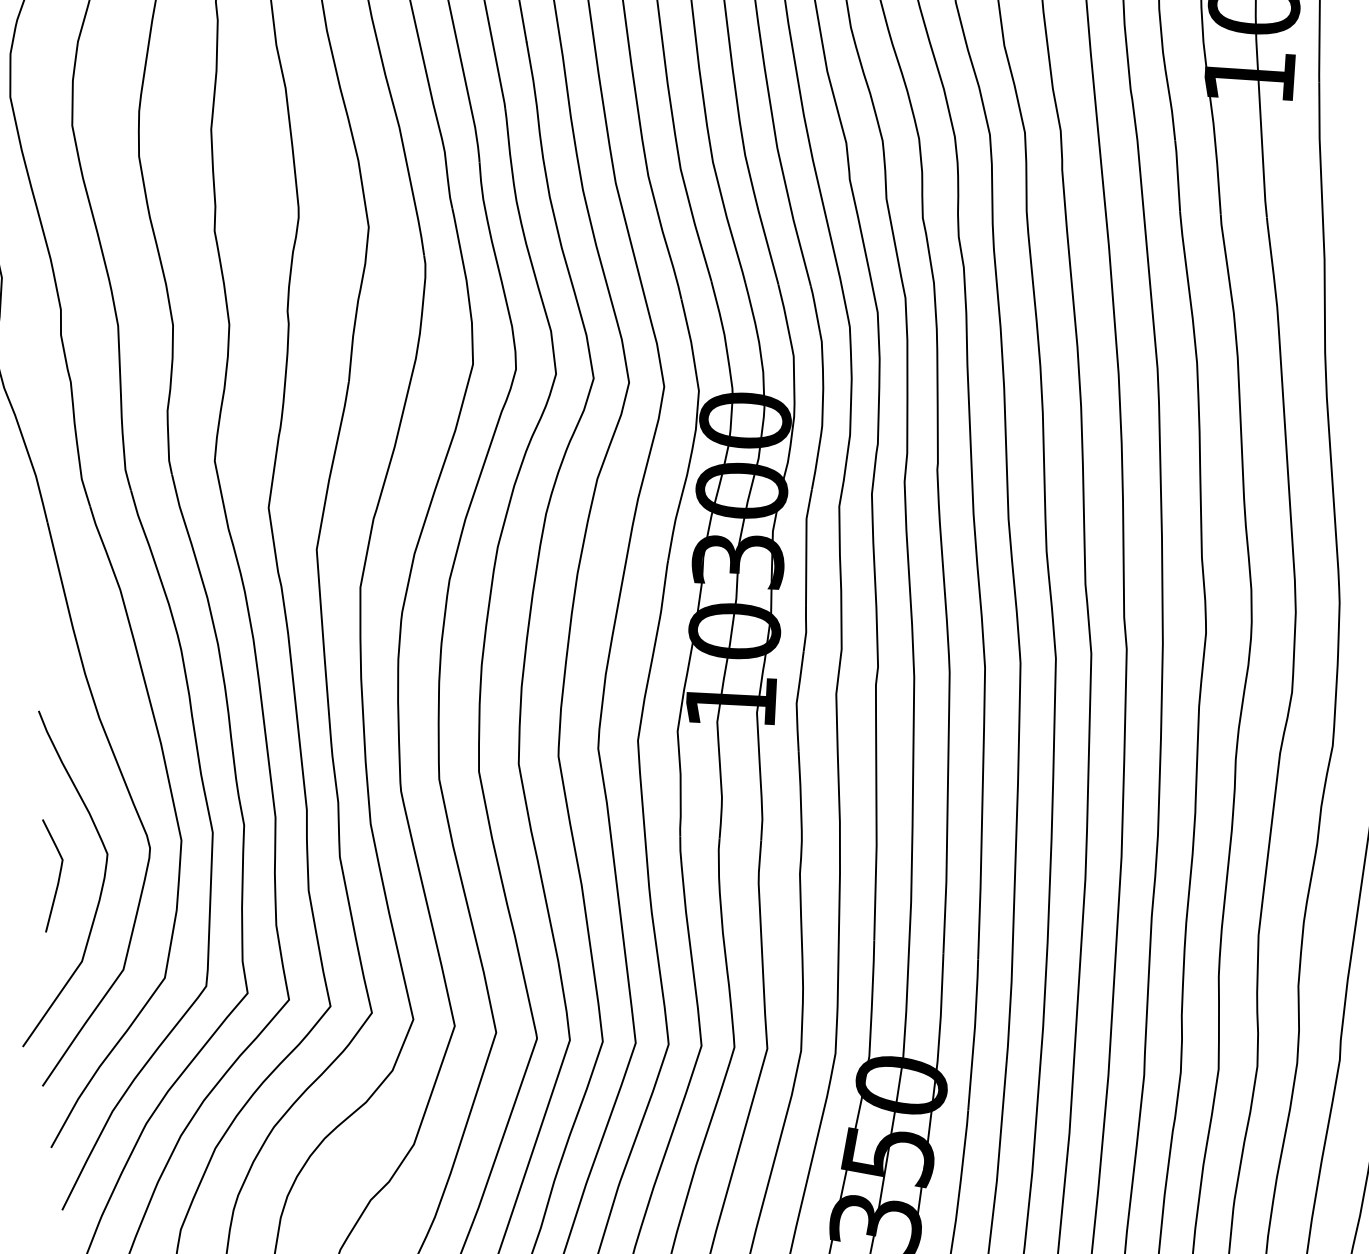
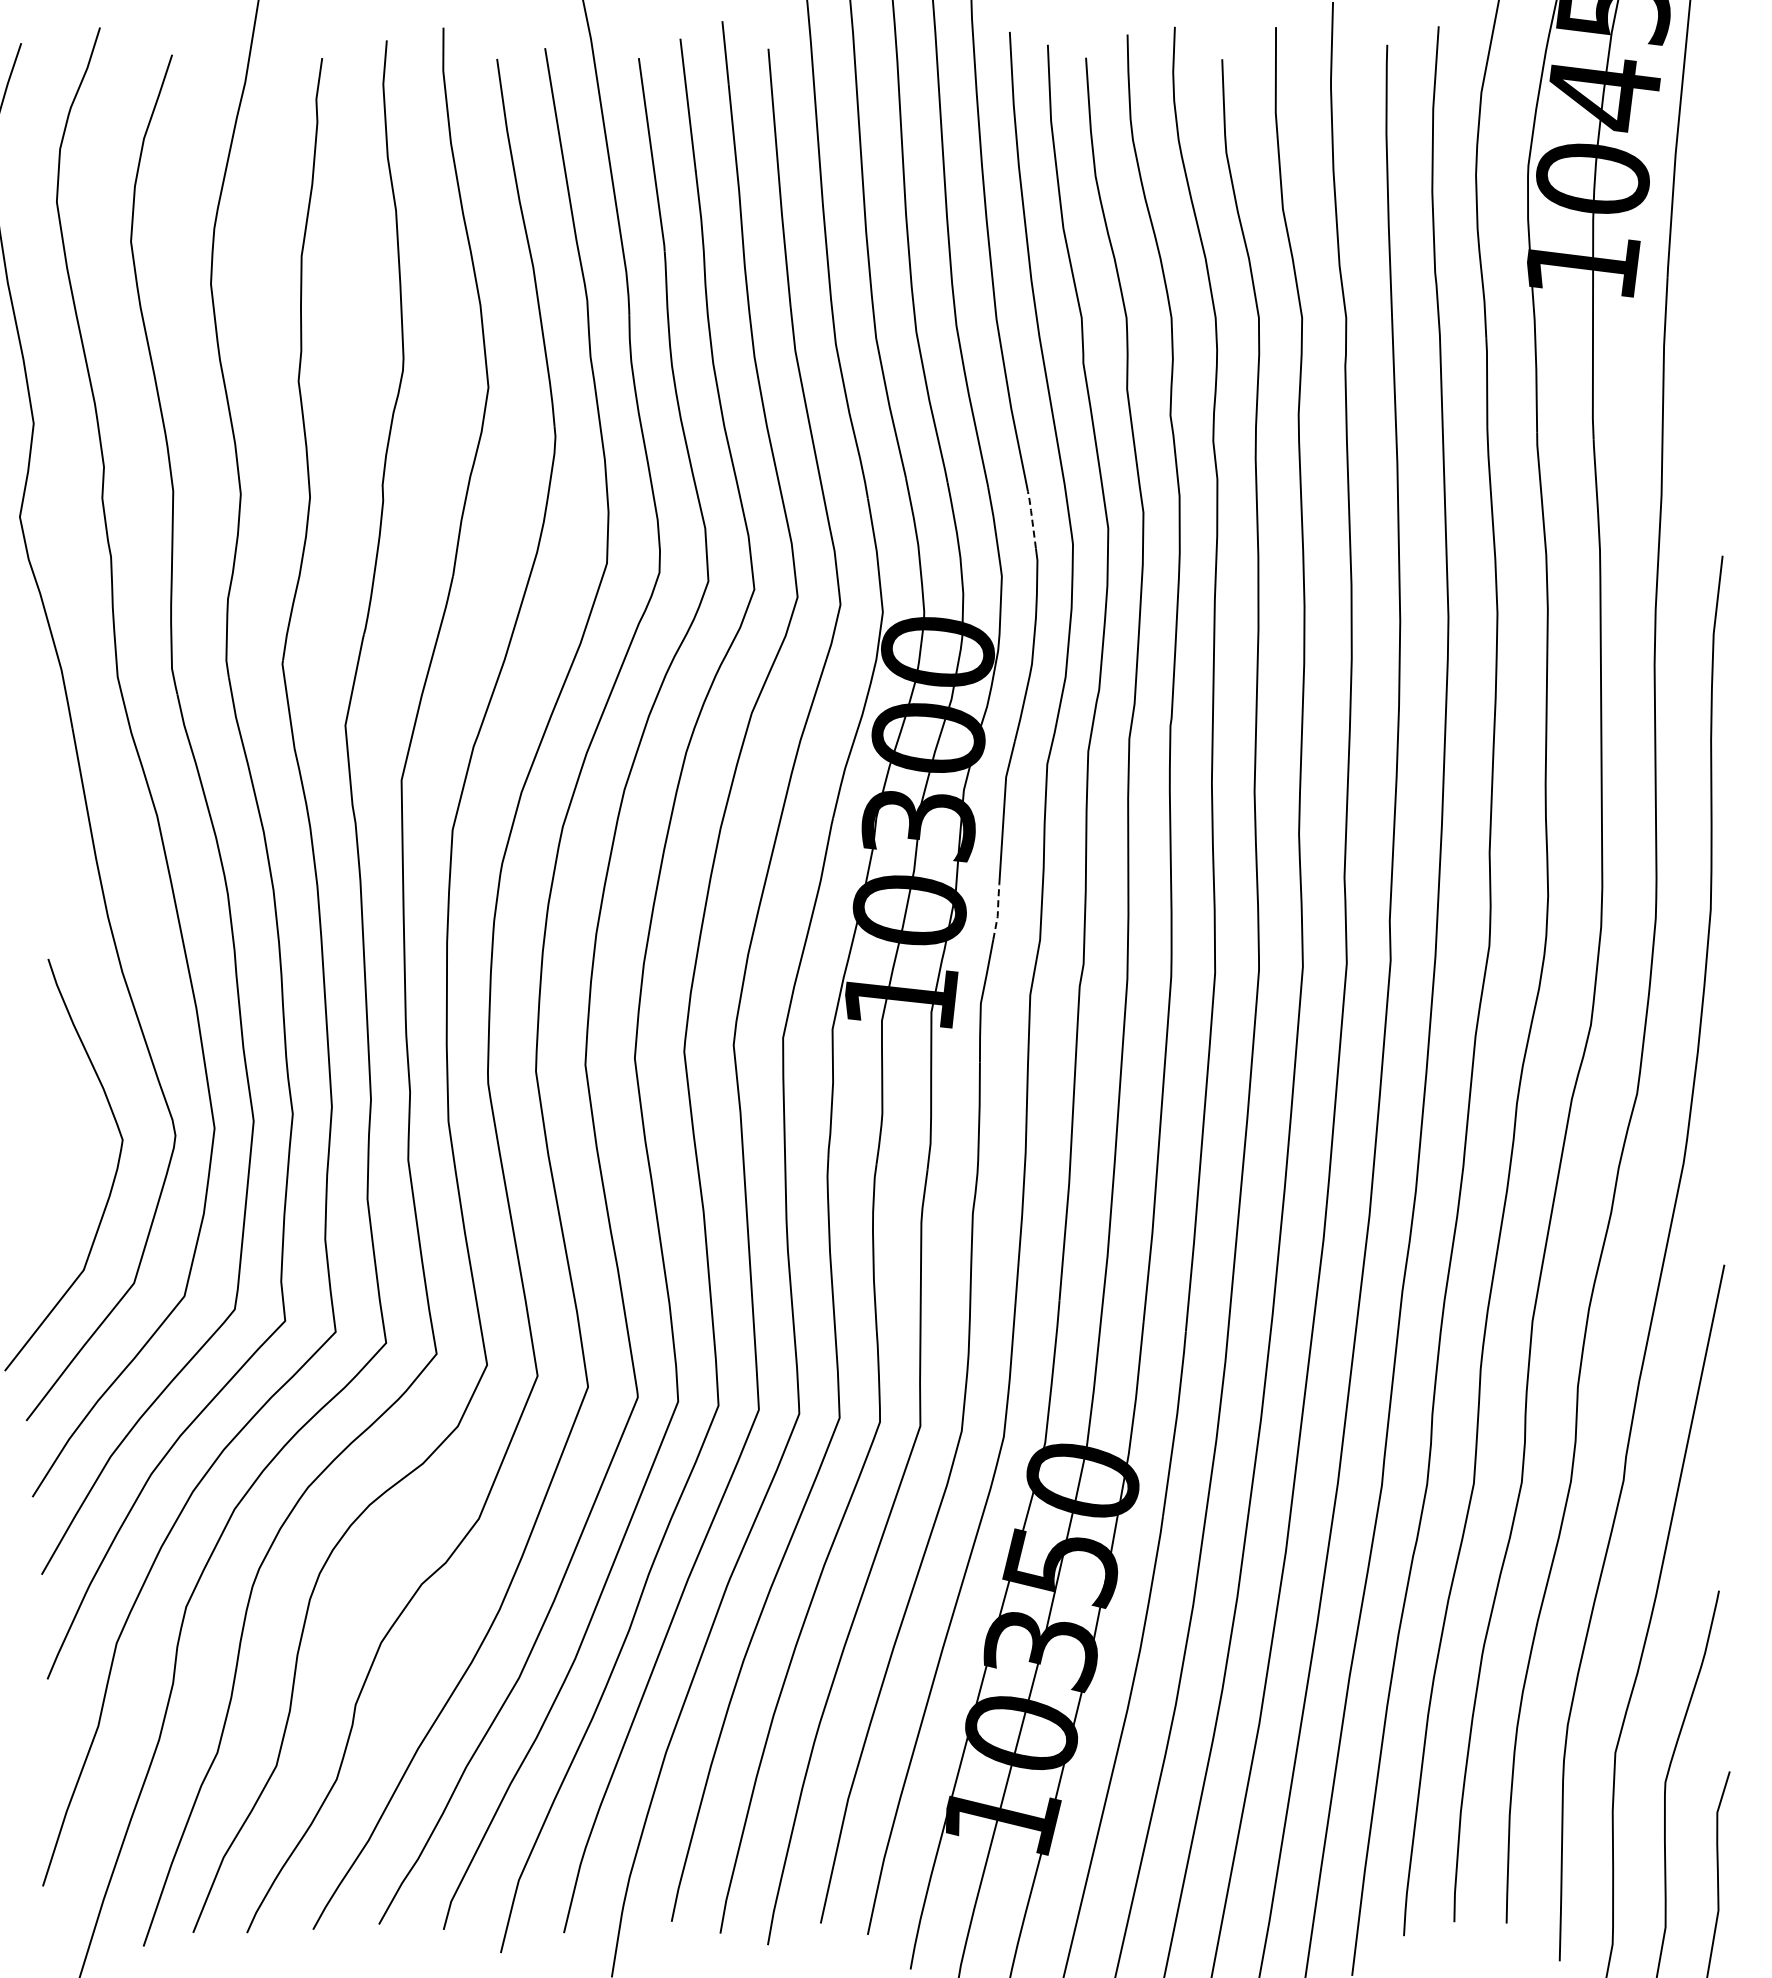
line: (815, 307) -> (1032, 518), solid -> dashed
line: (805, 628) -> (997, 911), solid -> dashed
curve: (58, 874) -> (61, 1161), removed

